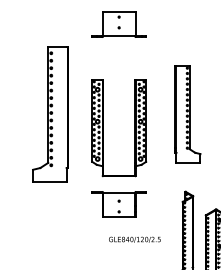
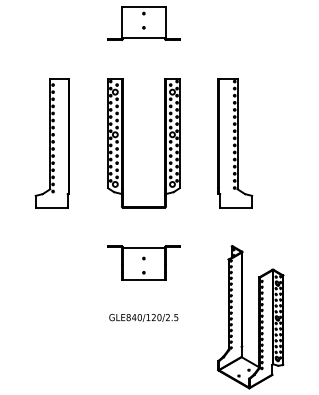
part: (49, 114) -> (51, 143), size x0.71
part: (103, 128) -> (123, 143), moved
text: (134, 239) -> (143, 317), moved

